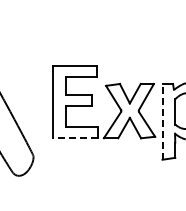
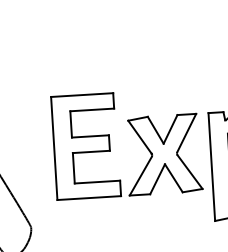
line: (162, 121) -> (211, 166), dashed -> solid
line: (74, 138) -> (87, 198), dashed -> solid

